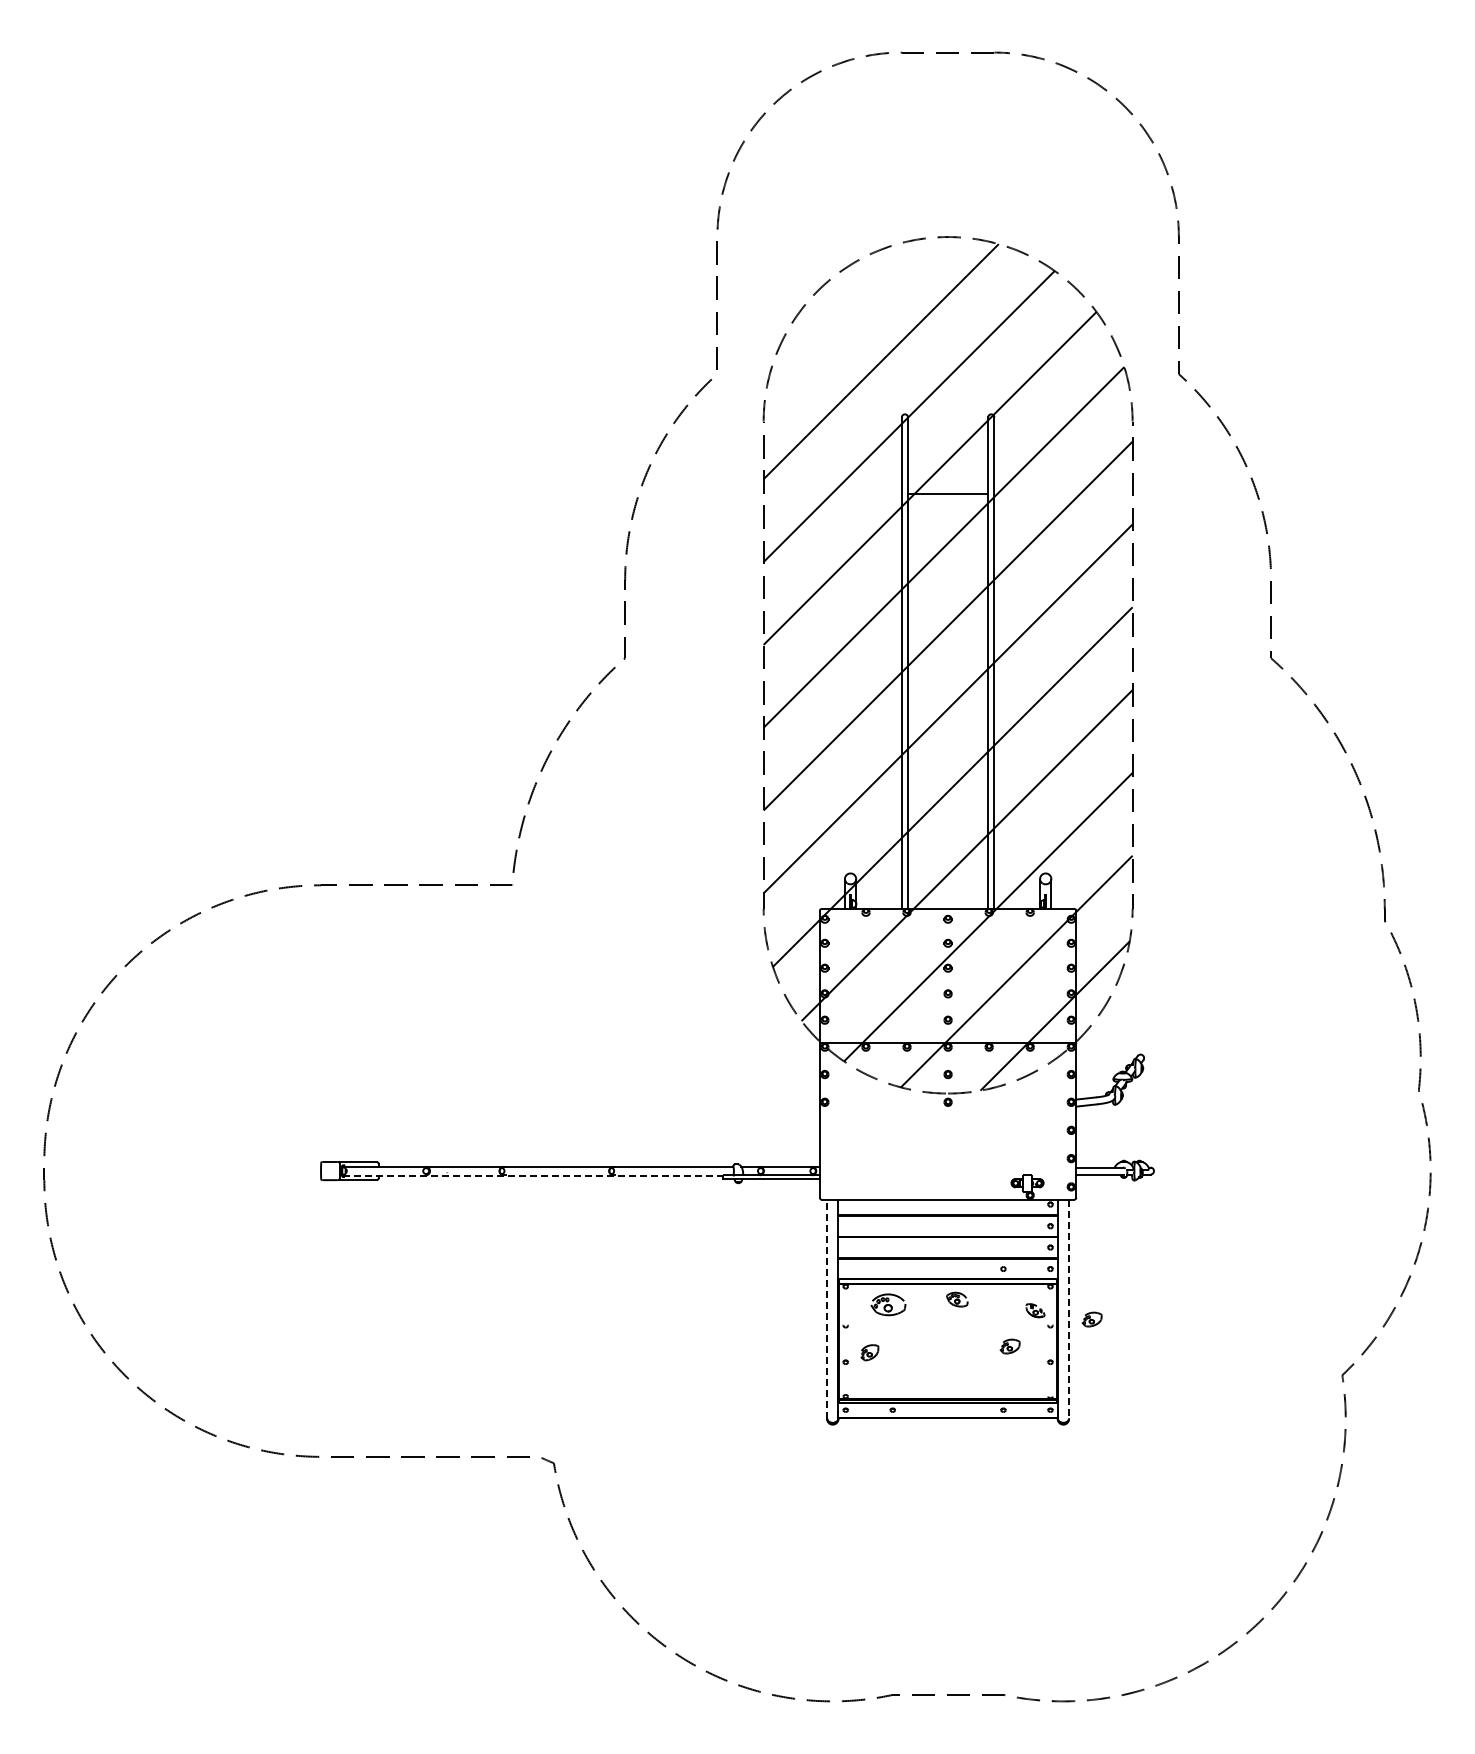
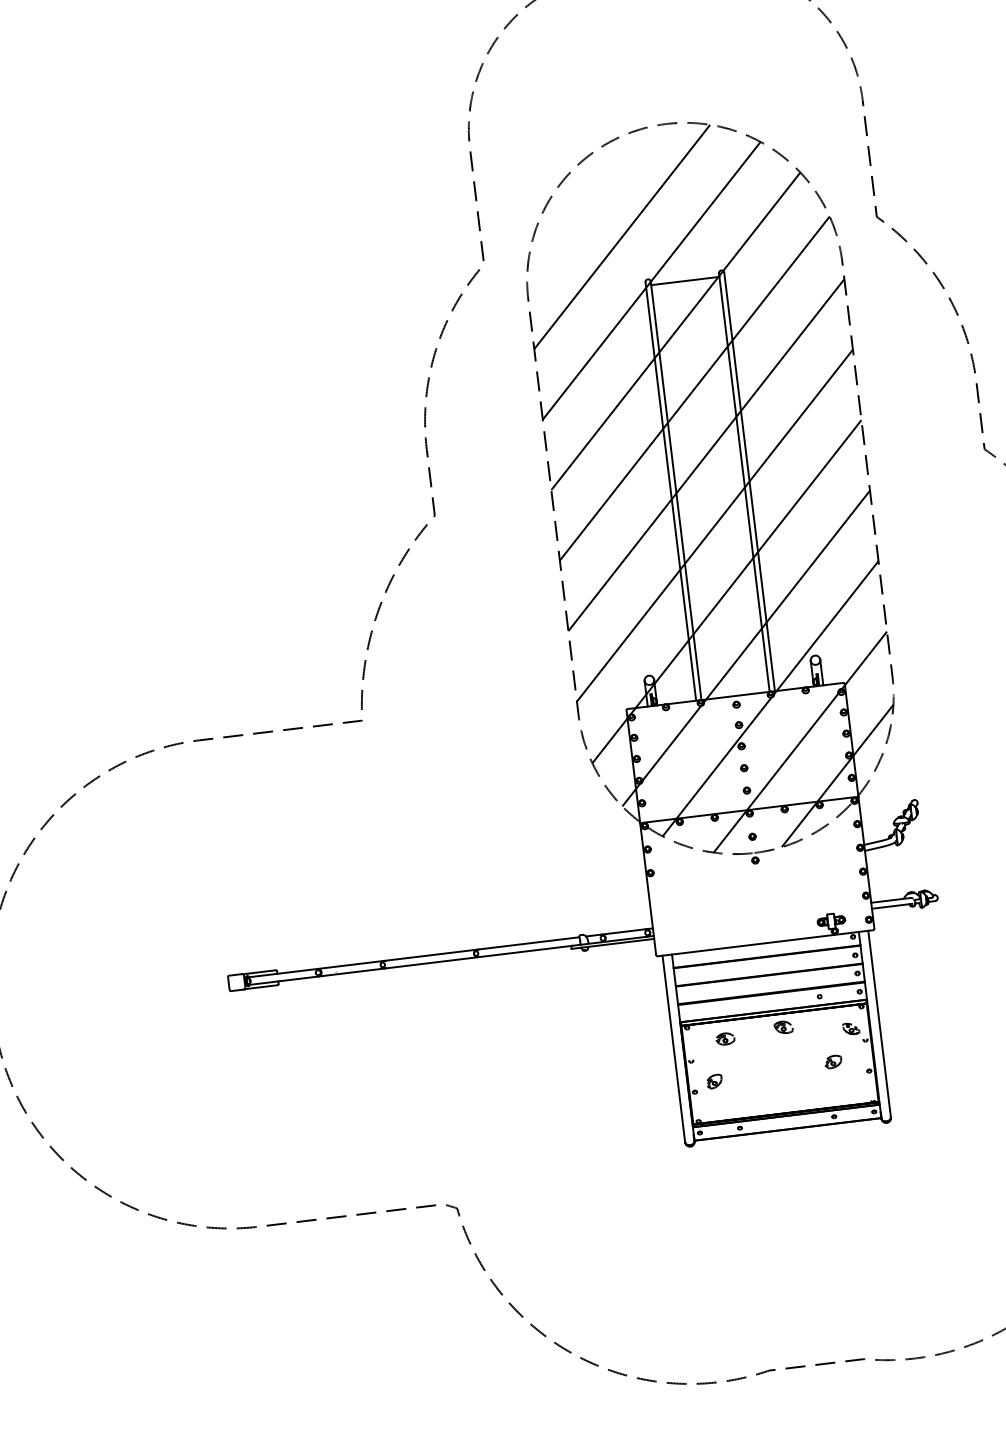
line: (948, 493) -> (685, 280), moved
line: (533, 1175) -> (410, 965), dashed -> solid
part: (887, 1304) -> (724, 1038), size x0.62
line: (827, 1309) -> (674, 1049), dashed -> solid
line: (1068, 1309) -> (879, 1024), dashed -> solid
part: (1091, 1319) -> (899, 1030), removed

